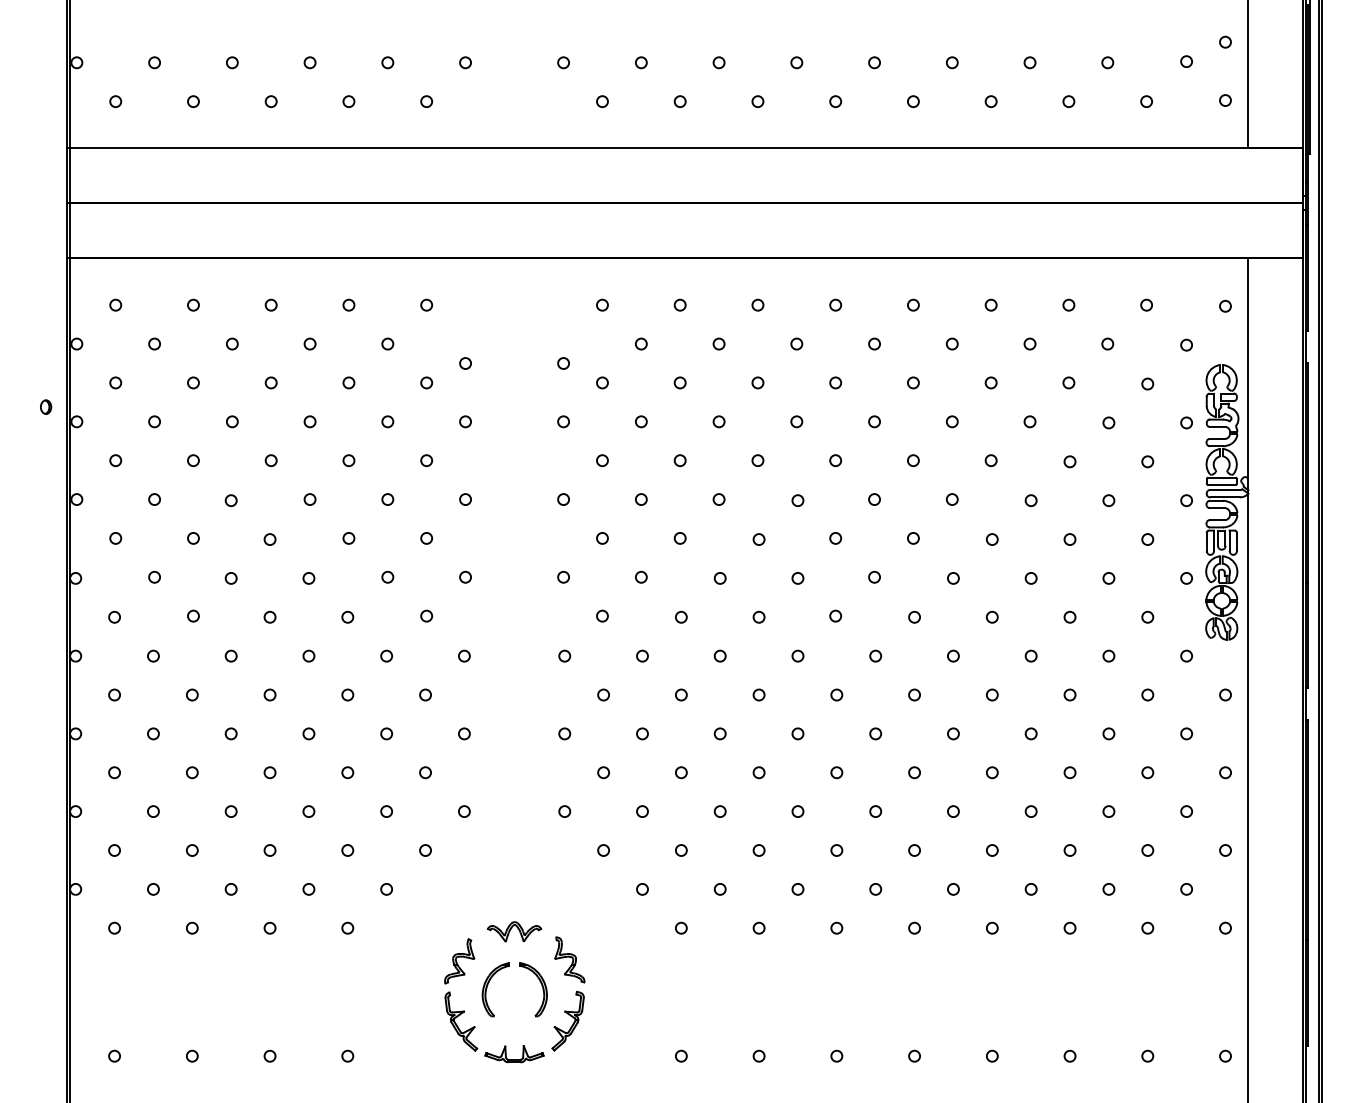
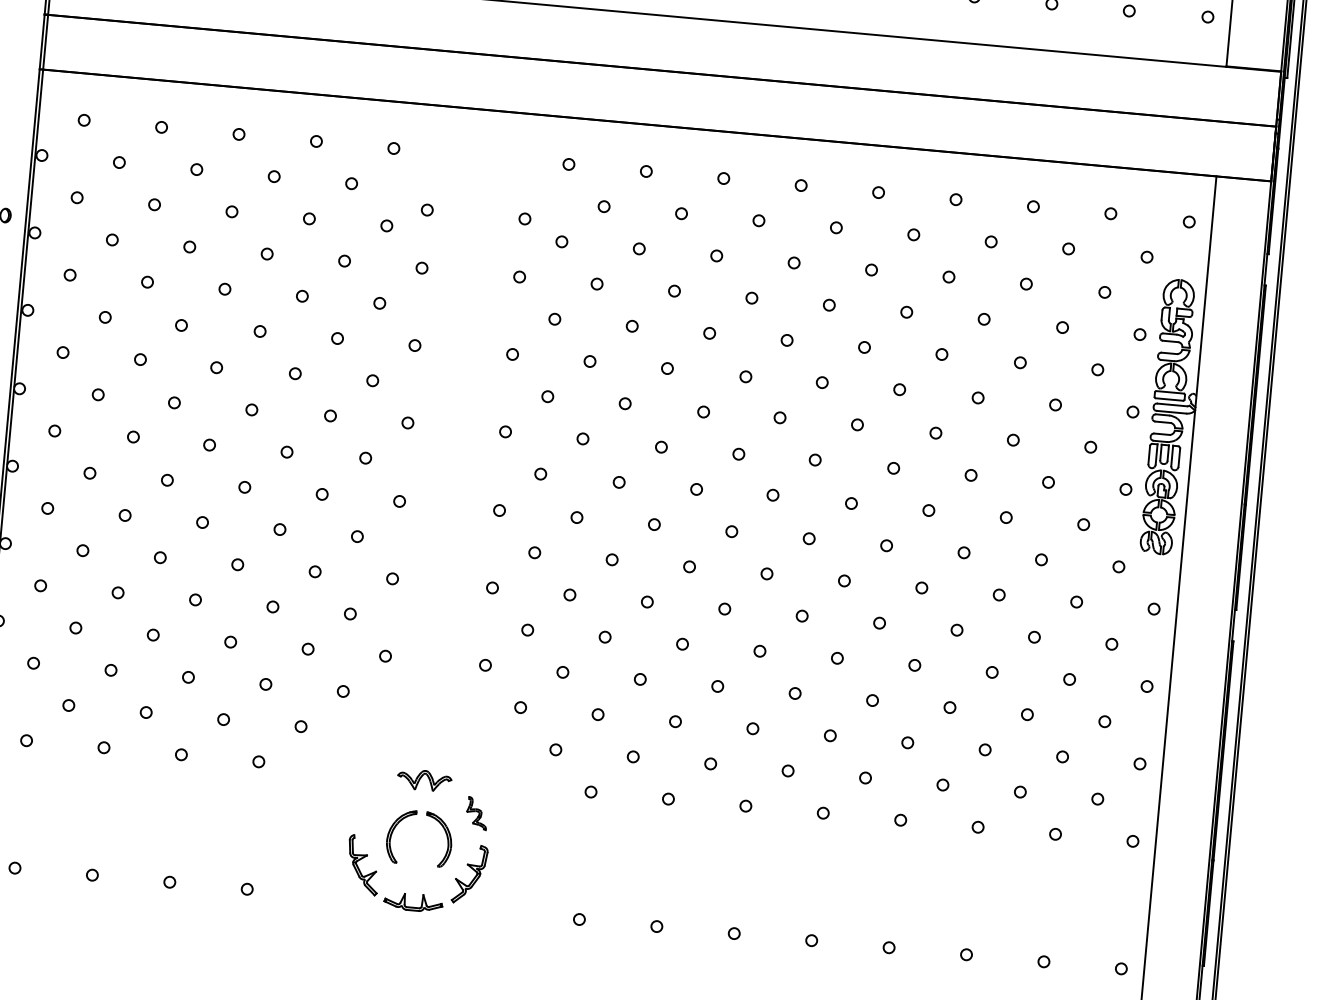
part: (569, 959) -> (476, 813), size x0.7
part: (459, 961) -> (367, 805), removed

